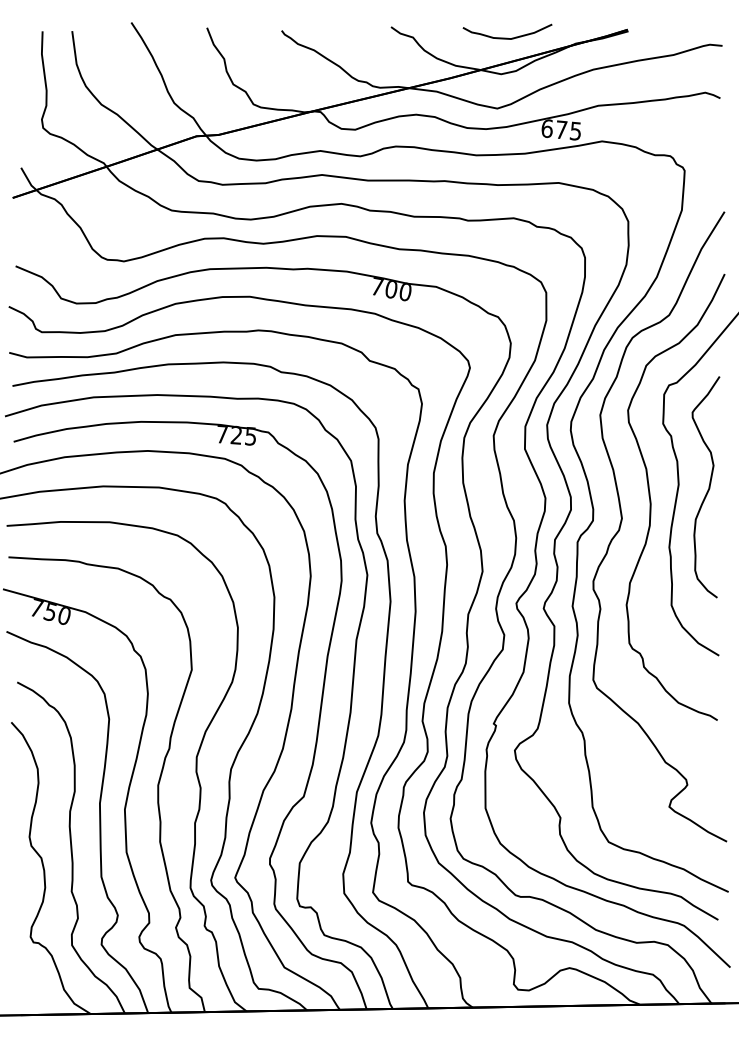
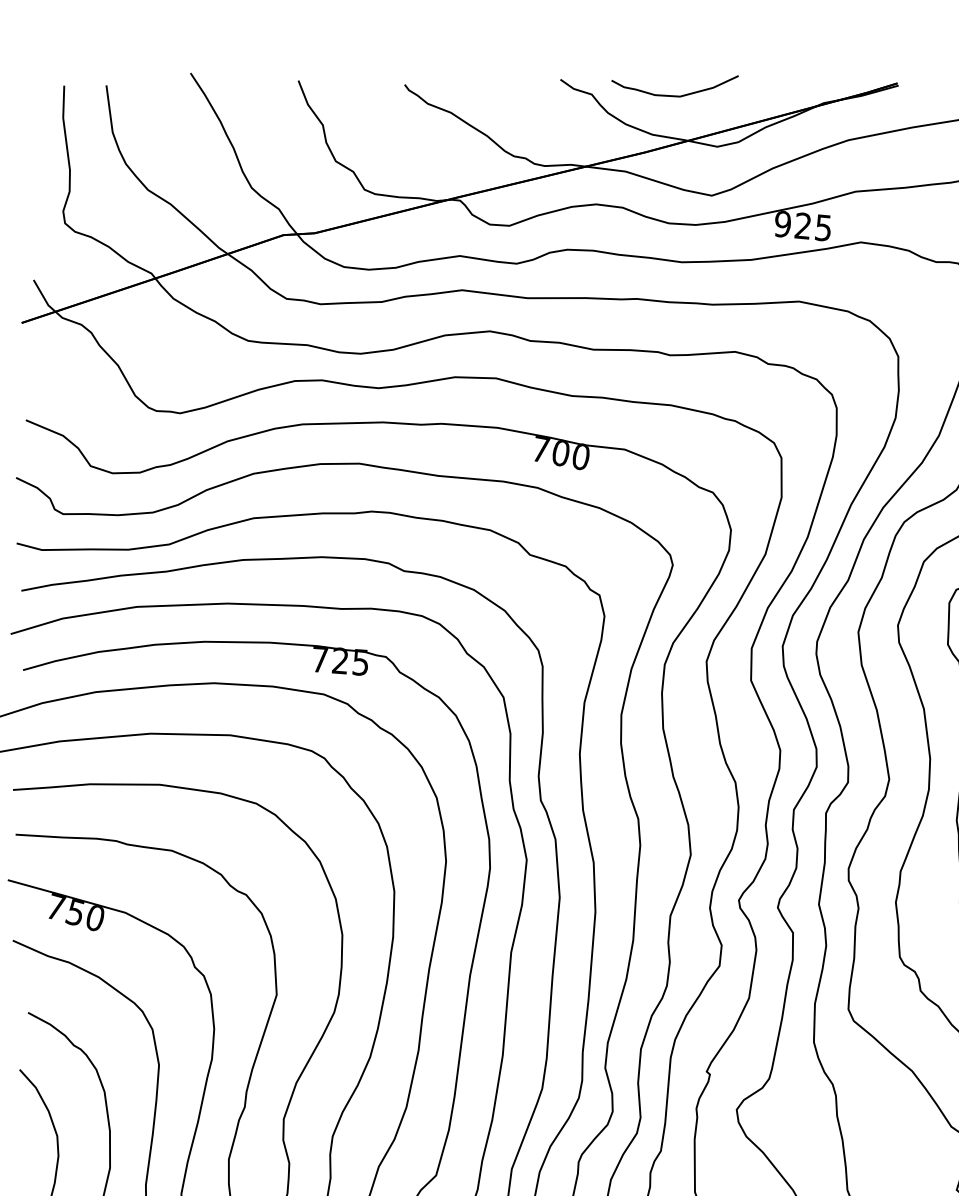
curve: (507, 37) -> (674, 94), moved
text: (554, 129) -> (793, 225), 675 -> 925

